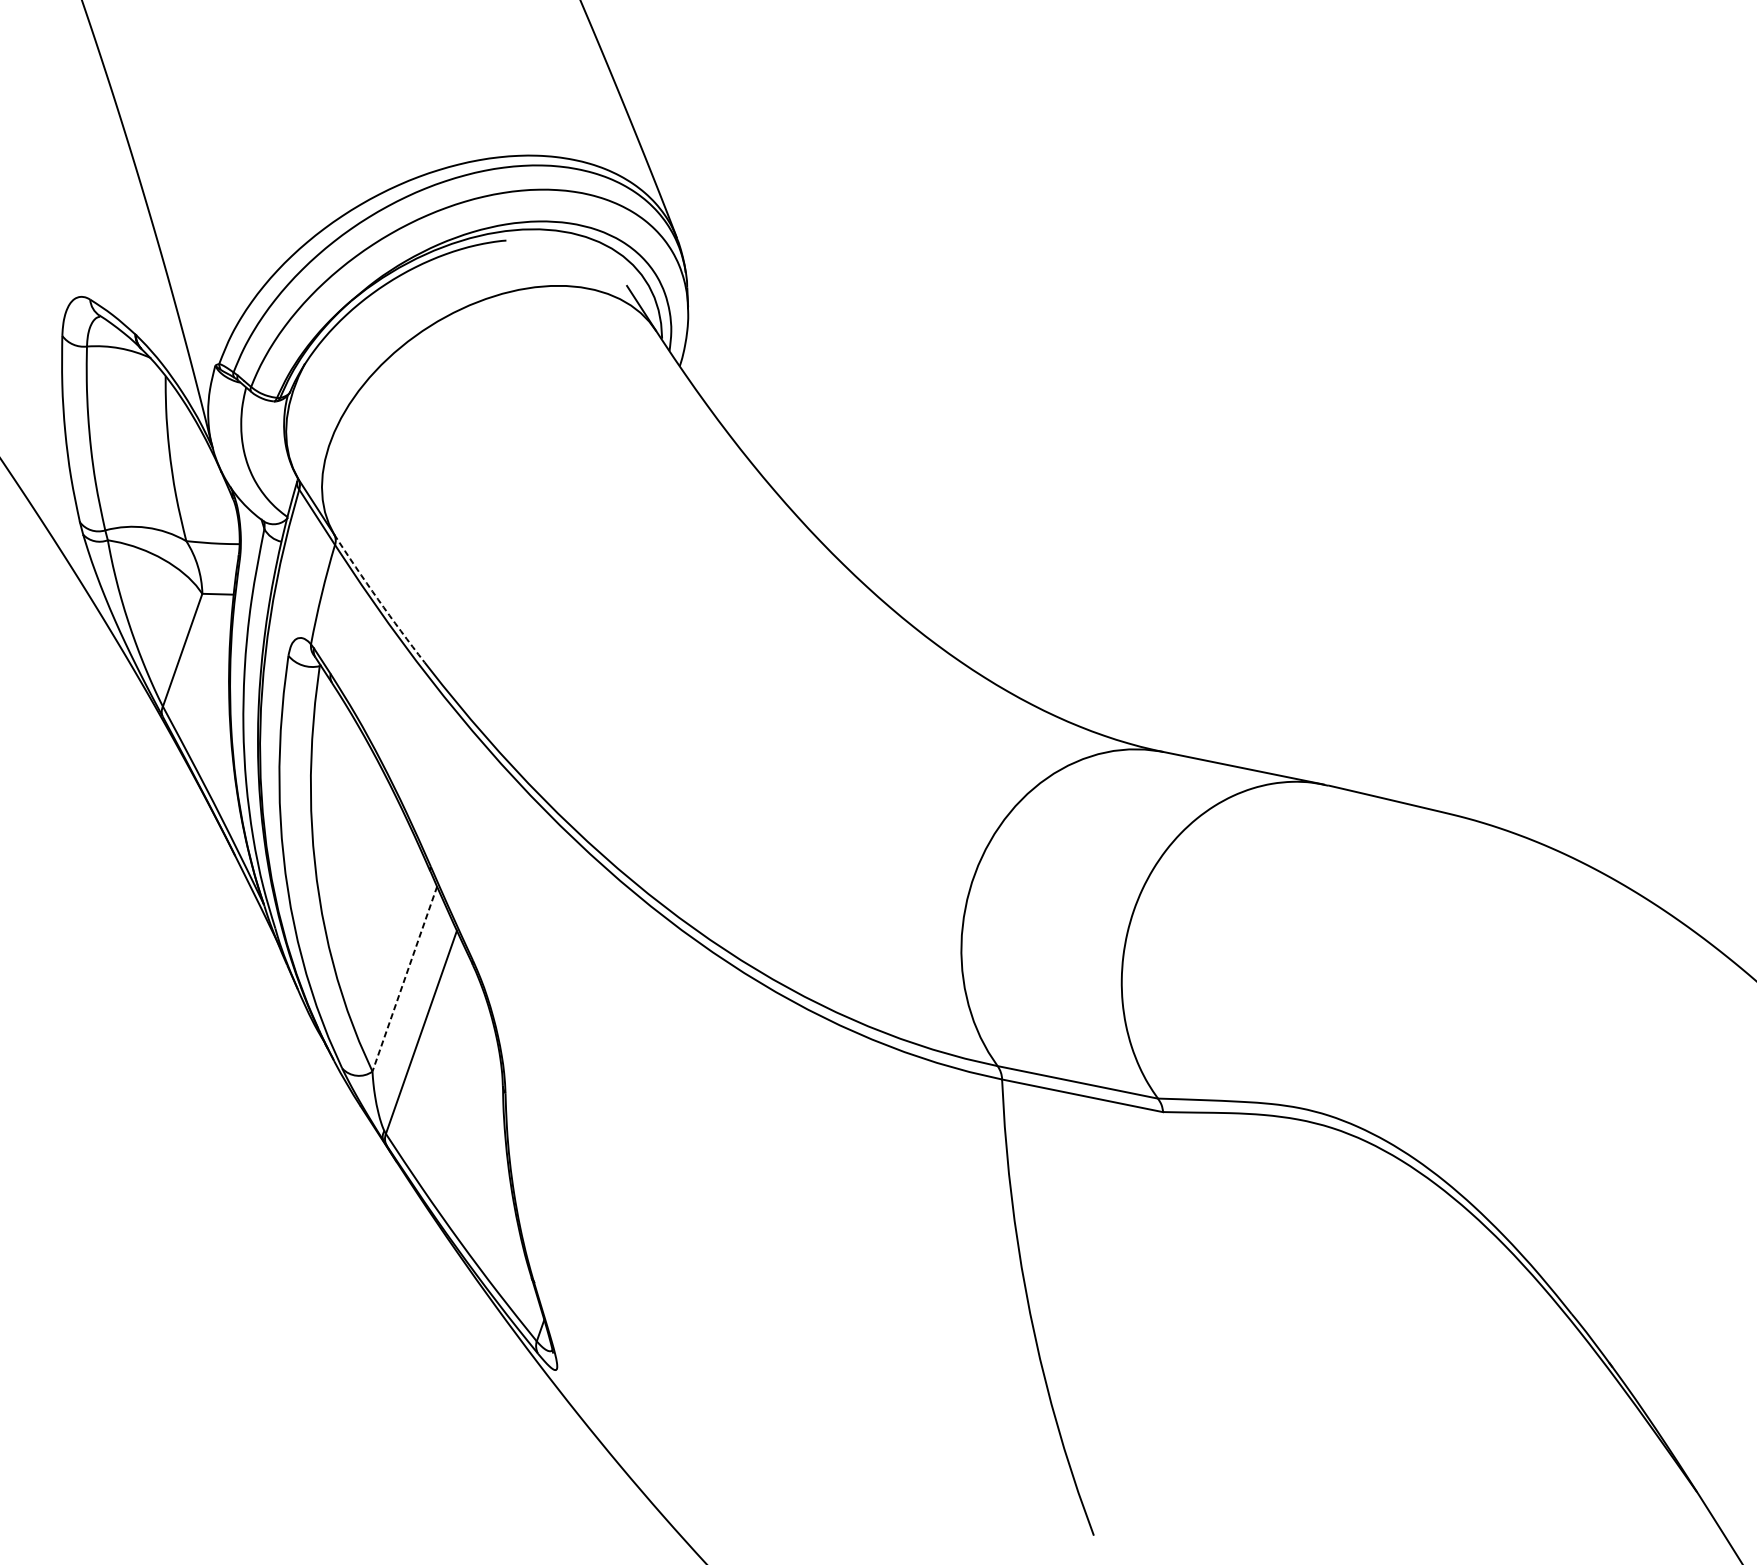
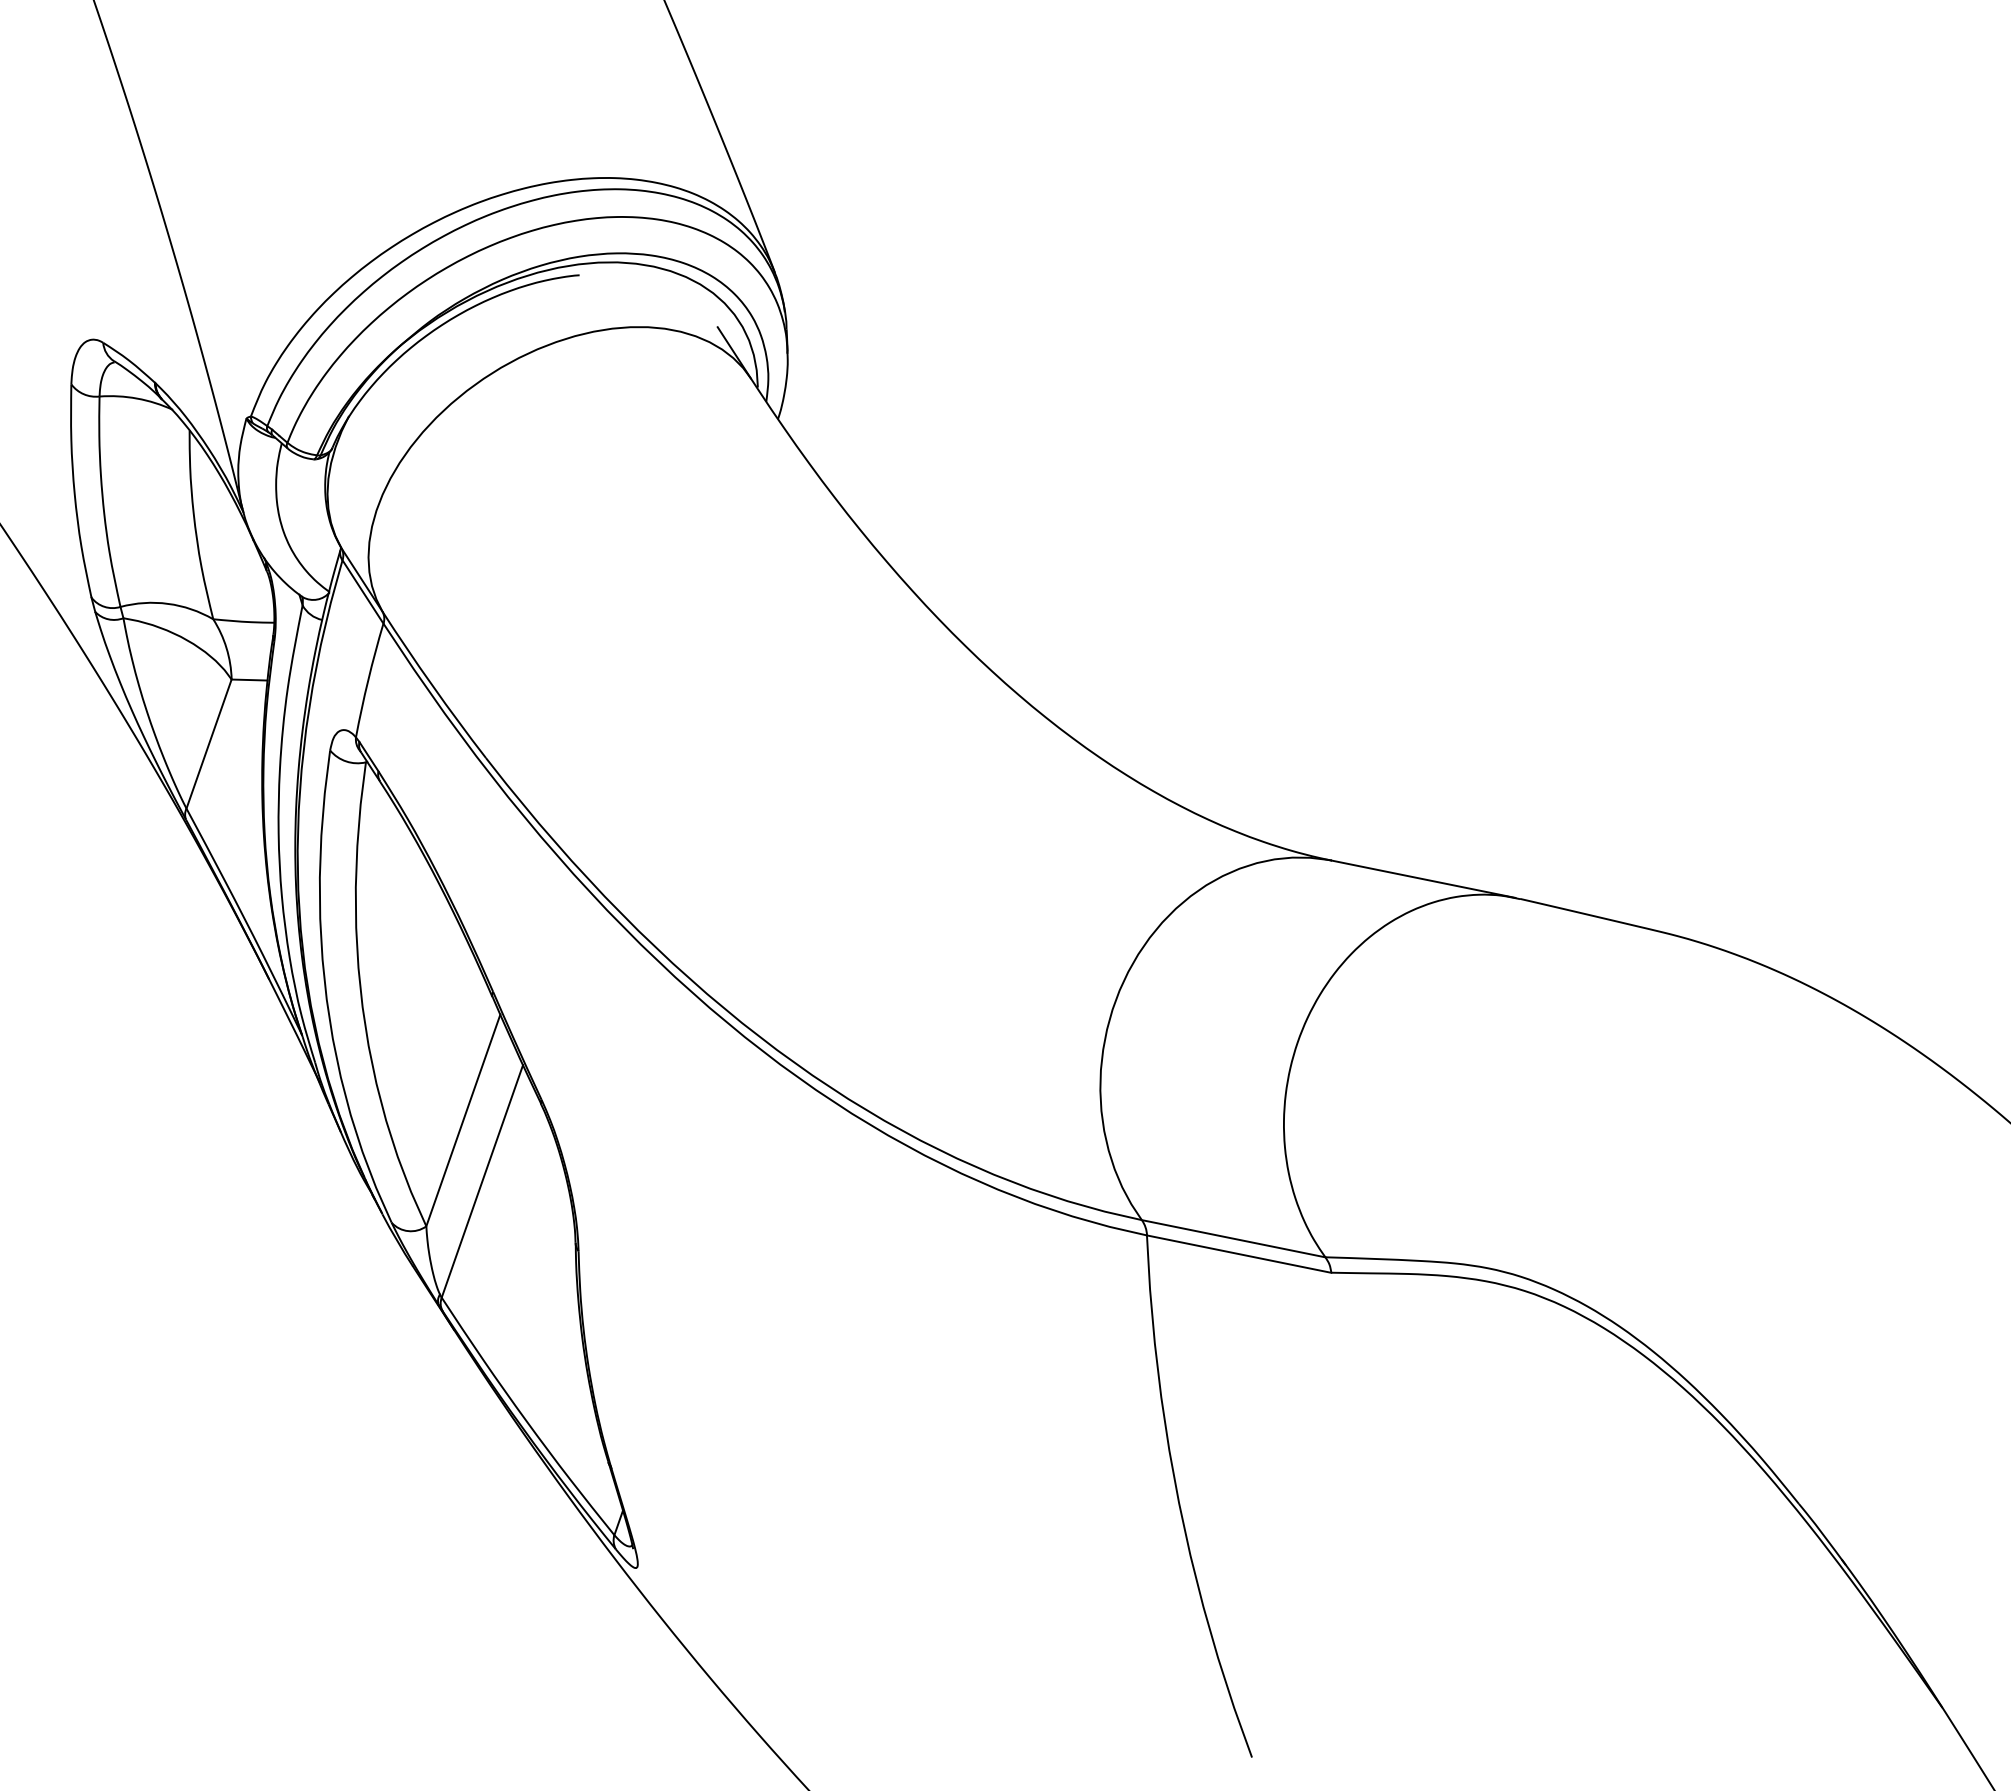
arc: (377, 599) -> (432, 685), dashed -> solid
line: (404, 979) -> (463, 1120), dashed -> solid

